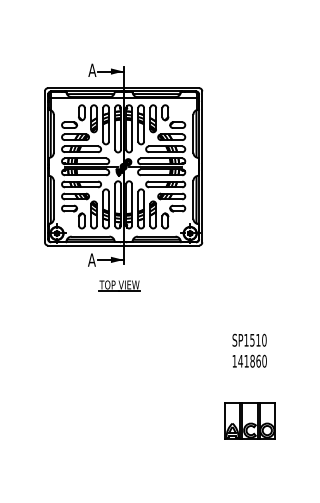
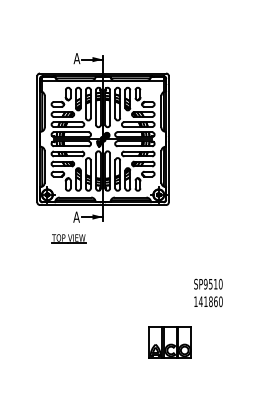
part: (119, 285) -> (68, 238), moved
text: (246, 339) -> (205, 283), SP1510 -> SP9510
part: (249, 420) -> (169, 342), moved

